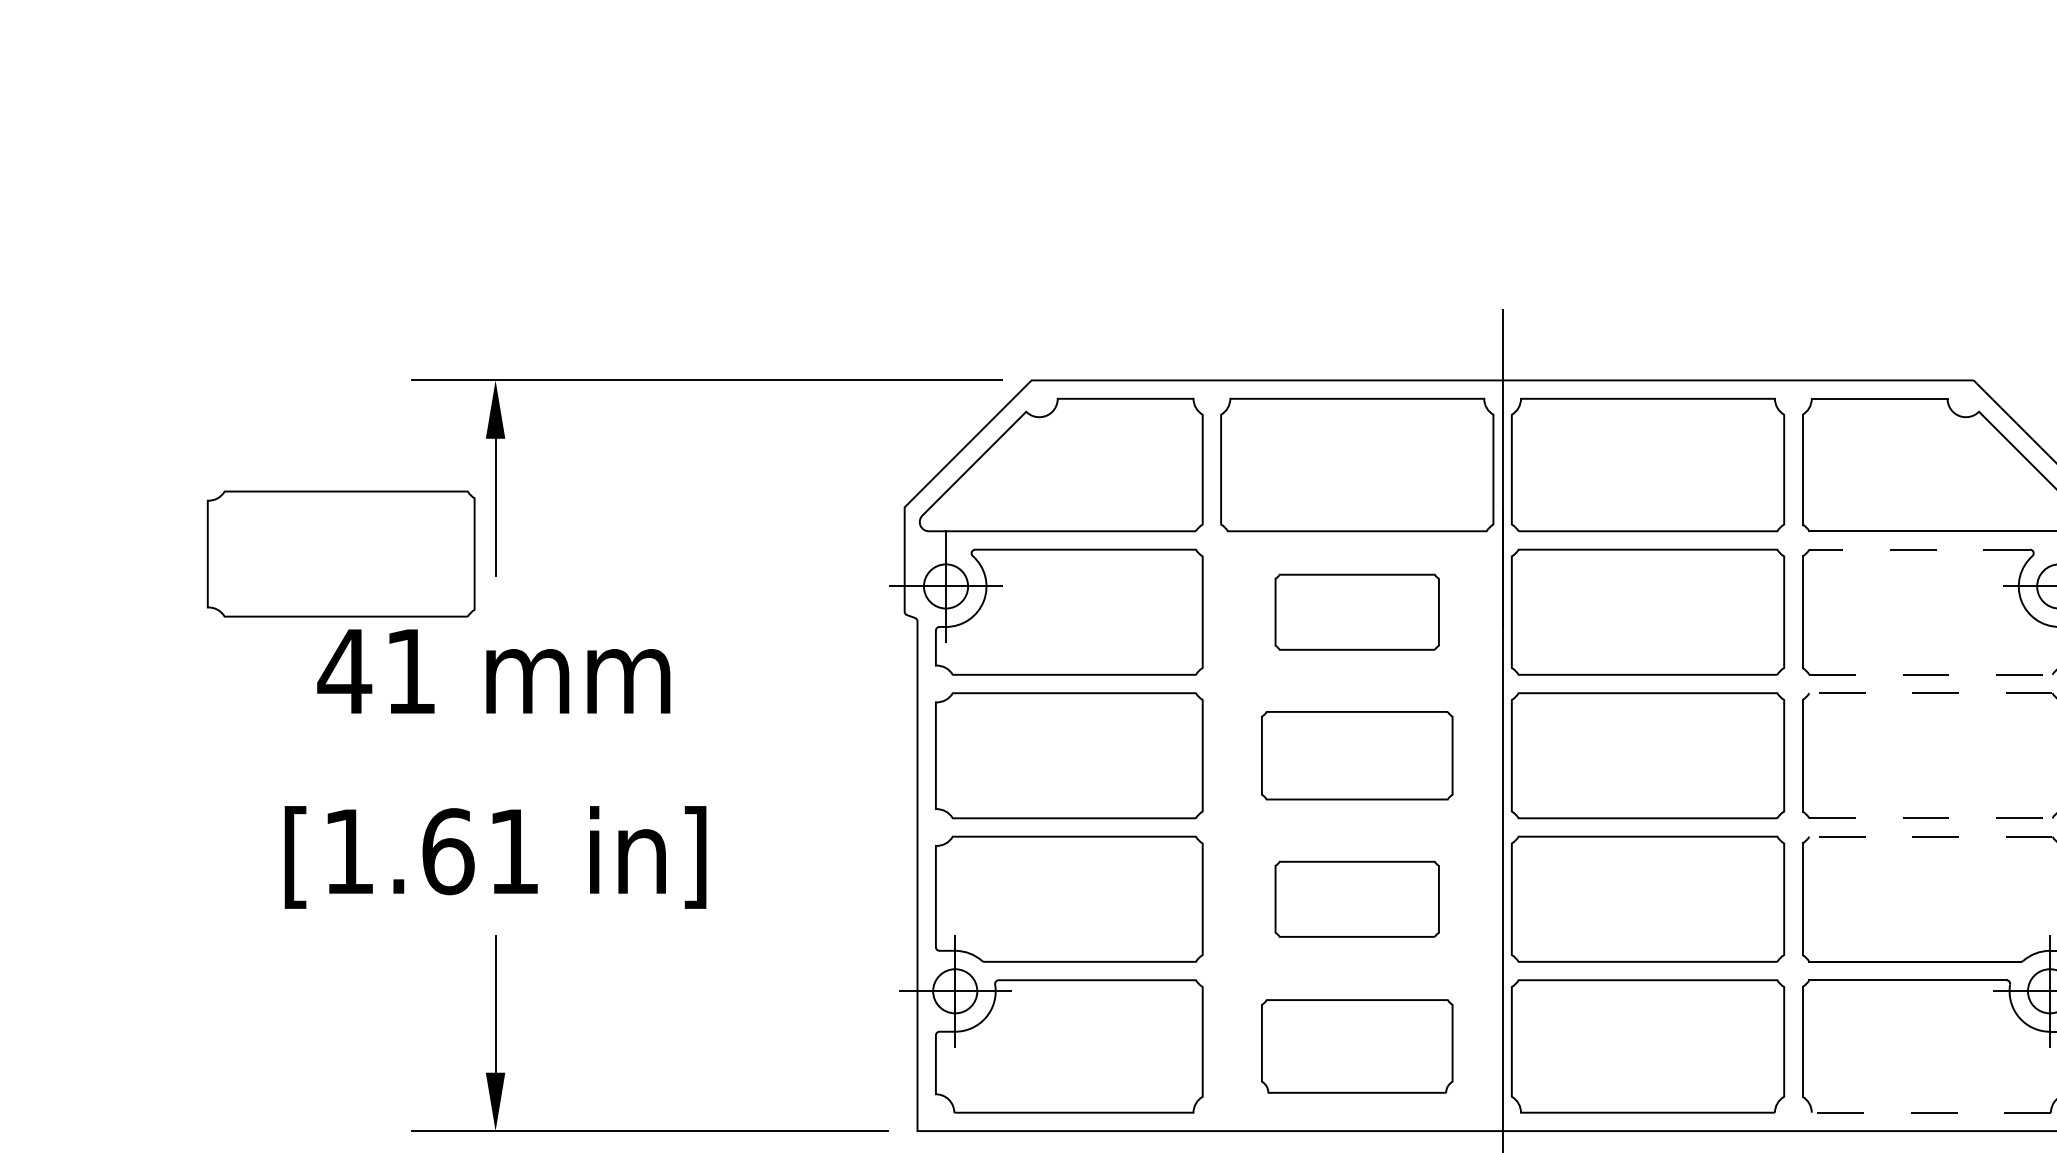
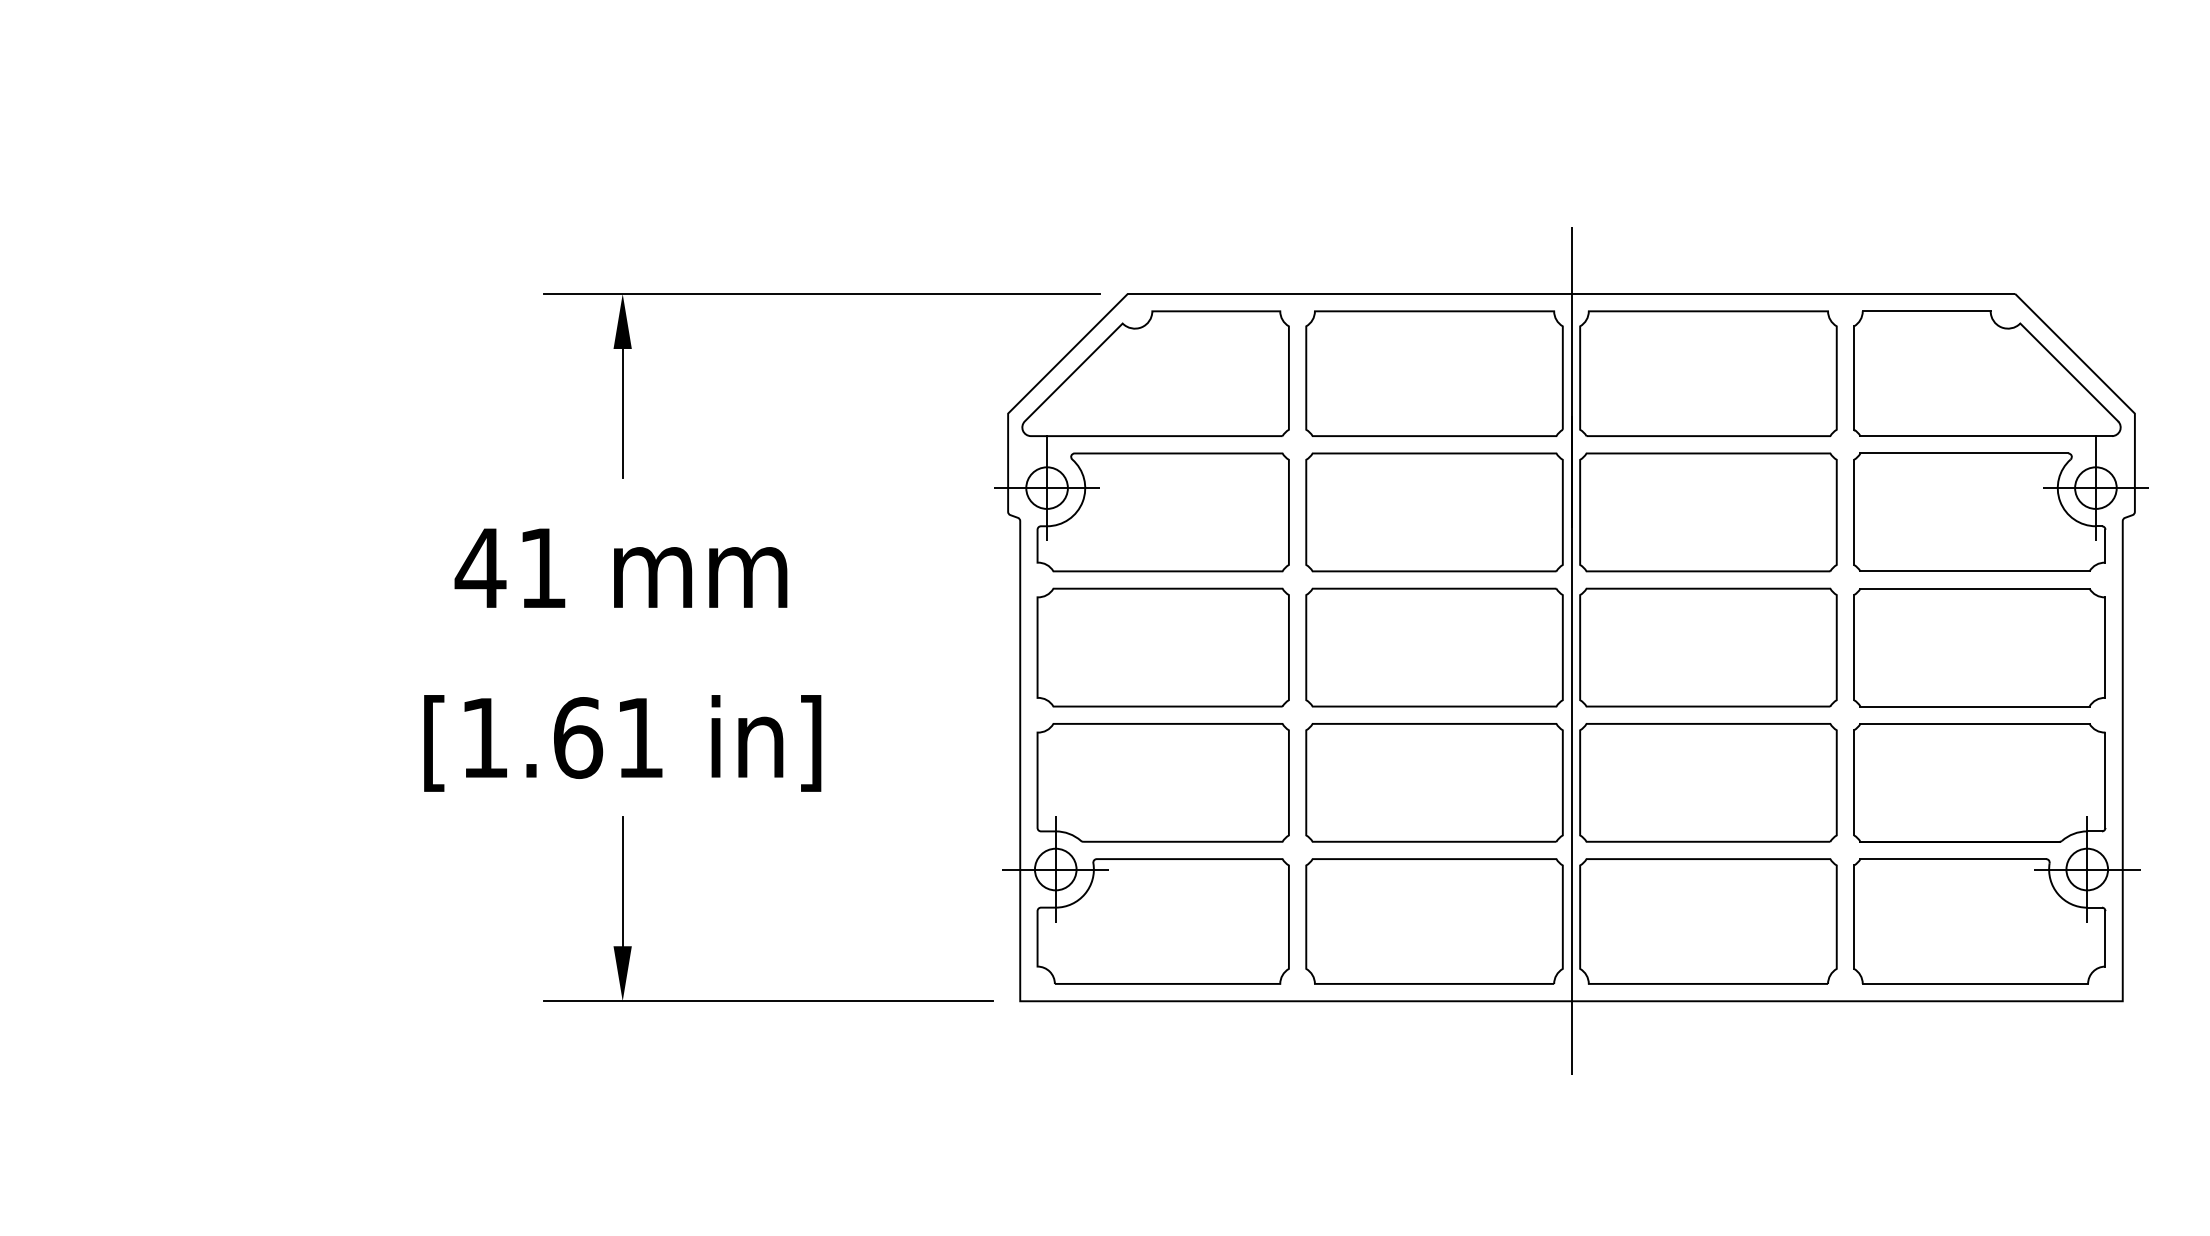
line: (1919, 549) -> (1964, 453), dashed -> solid
part: (340, 553) -> (476, 457), removed
part: (1357, 612) -> (1434, 512), size x1.67
line: (1930, 674) -> (1974, 571), dashed -> solid
line: (1930, 692) -> (1974, 588), dashed -> solid
part: (1357, 755) -> (1434, 647), size x1.43
line: (1930, 818) -> (1974, 706), dashed -> solid
line: (1930, 836) -> (1974, 723), dashed -> solid
part: (1357, 898) -> (1434, 782), size x1.67
part: (1357, 1046) -> (1434, 921), size x1.43
line: (1931, 1112) -> (1975, 983), dashed -> solid

